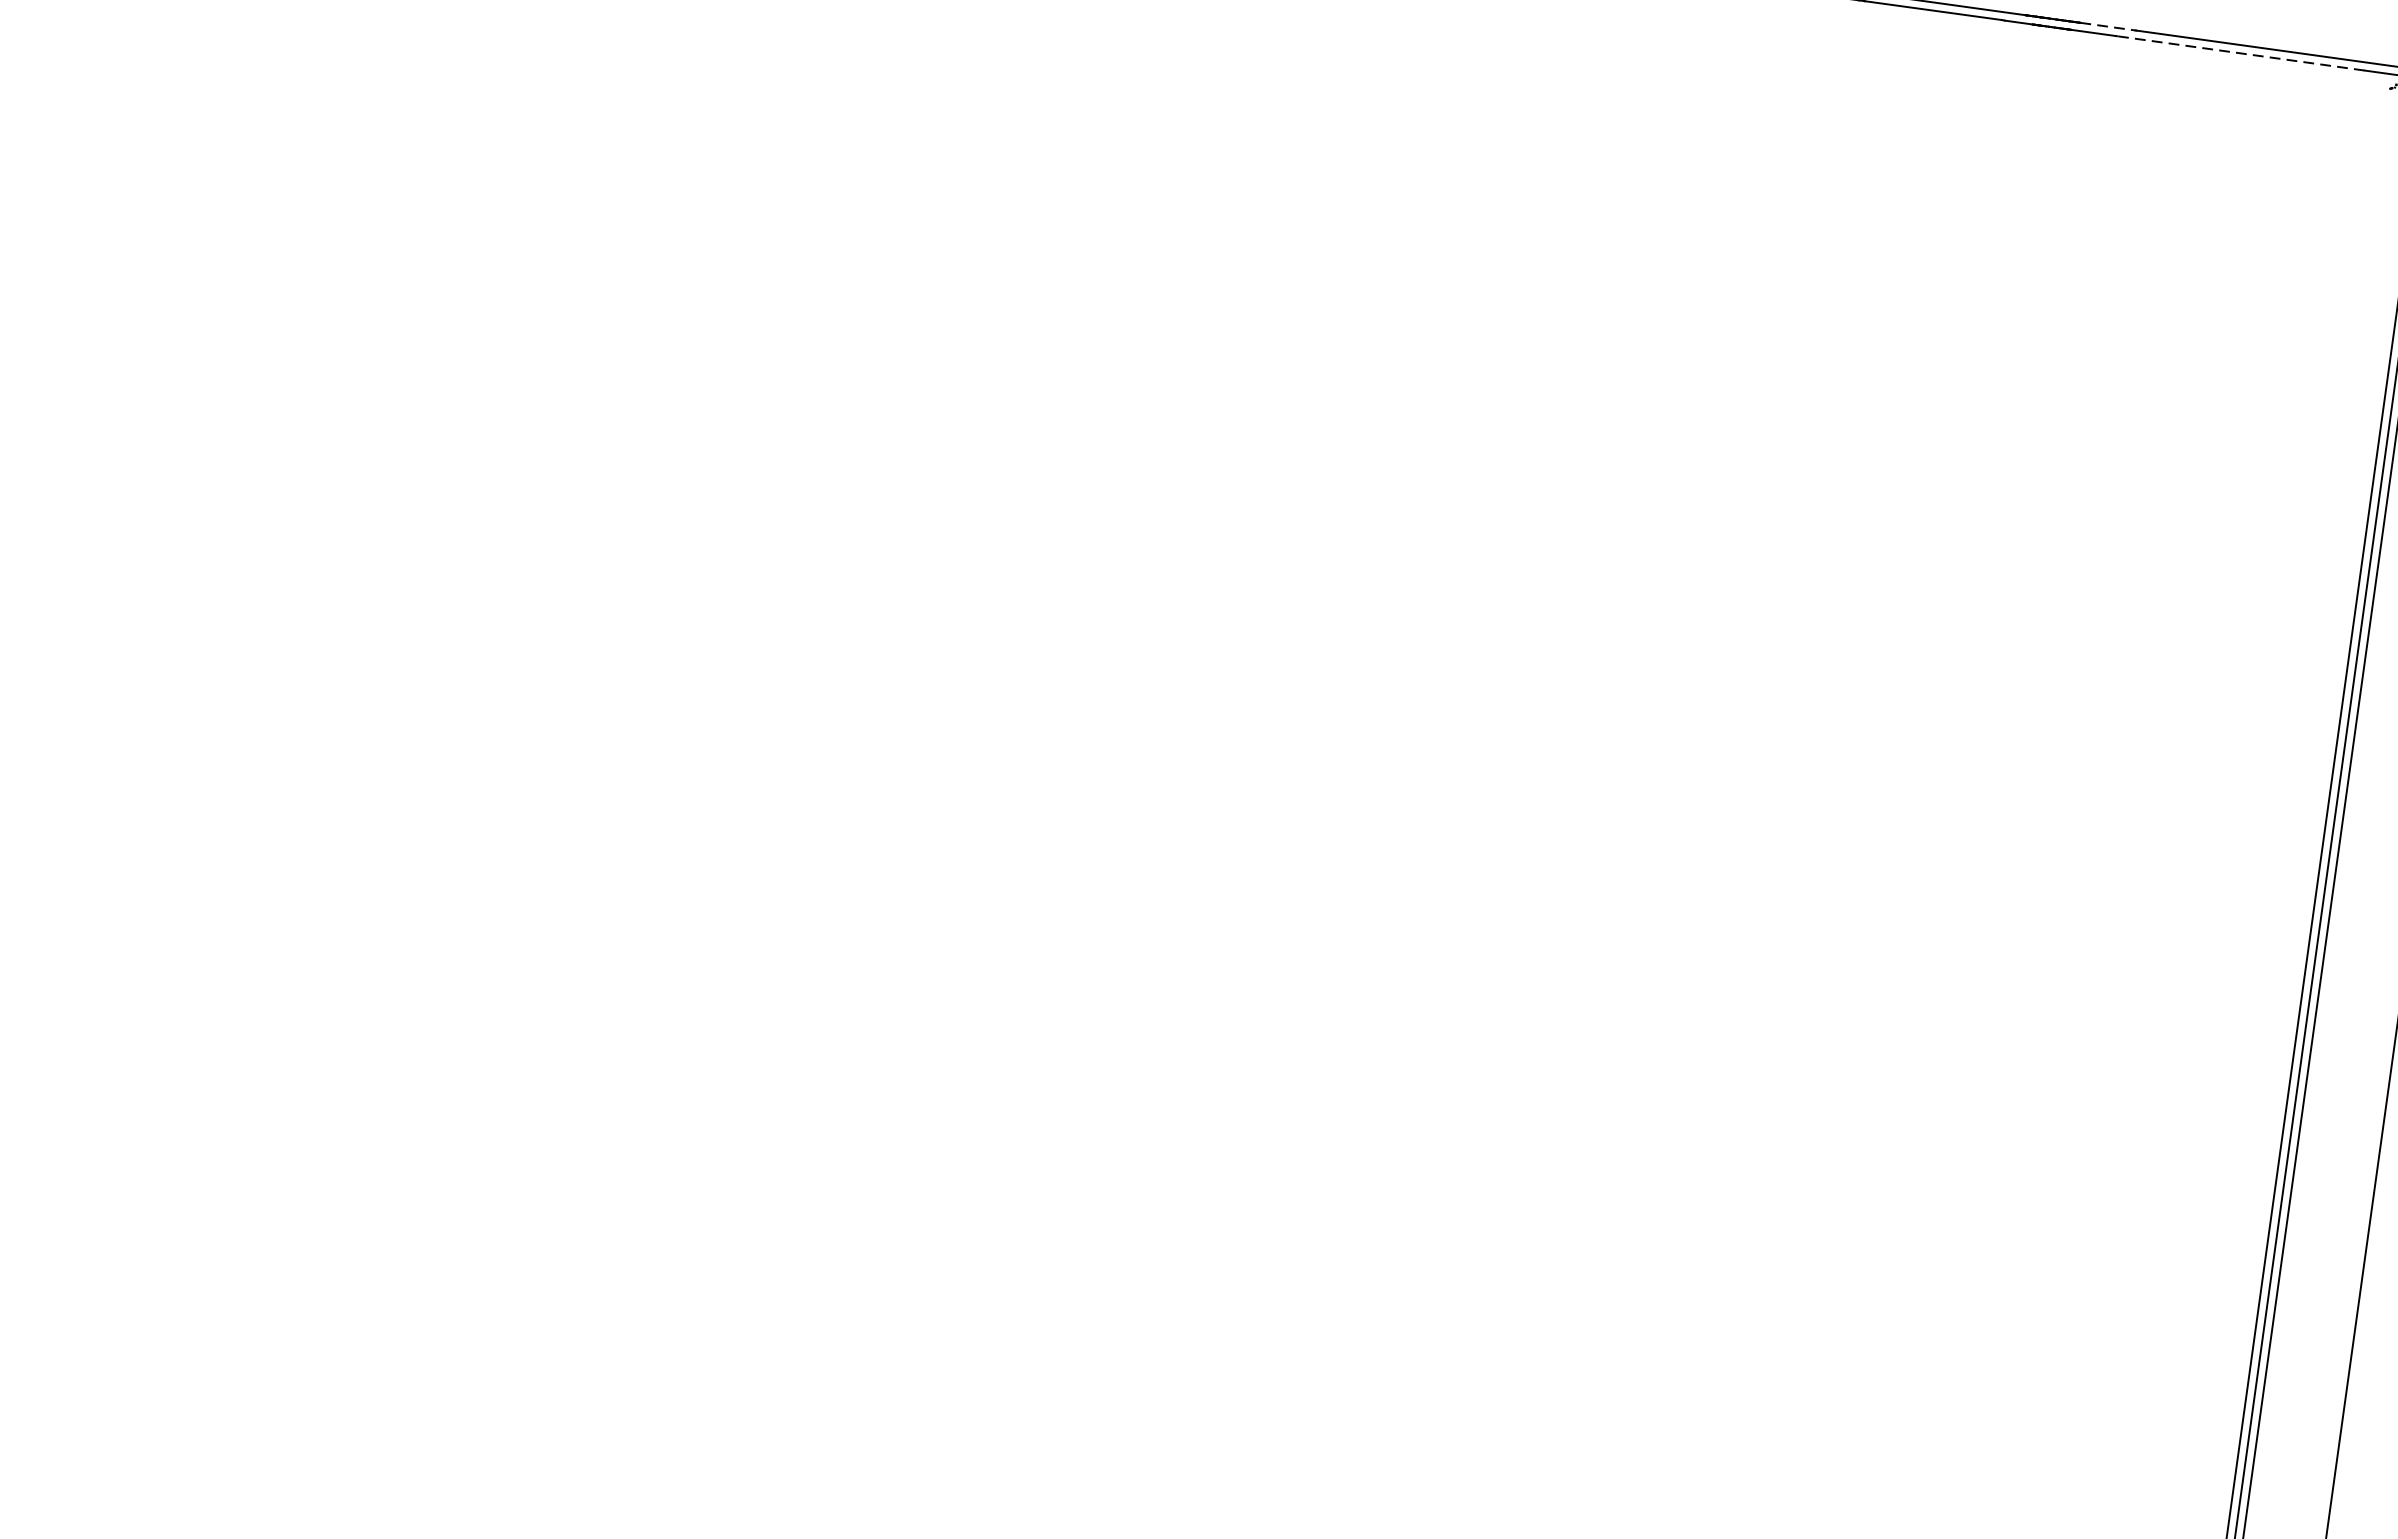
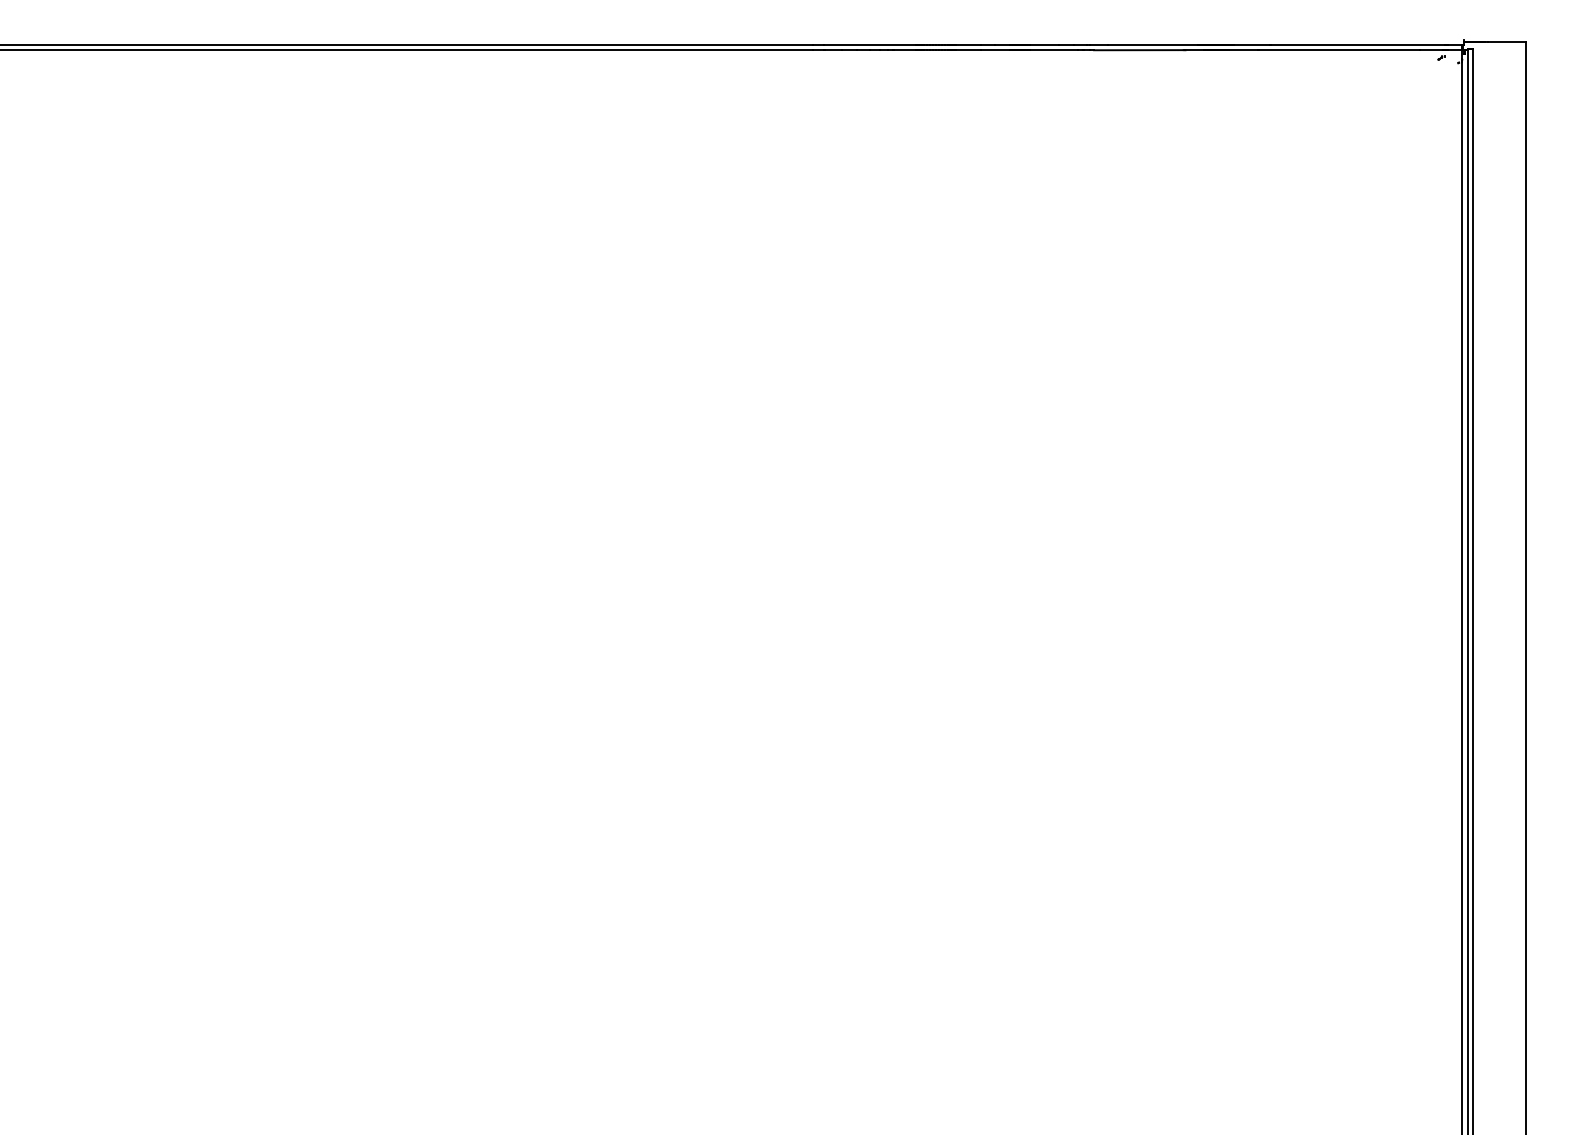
line: (2108, 26) -> (1252, 44), dashed -> solid
line: (2240, 53) -> (1339, 50), dashed -> solid

